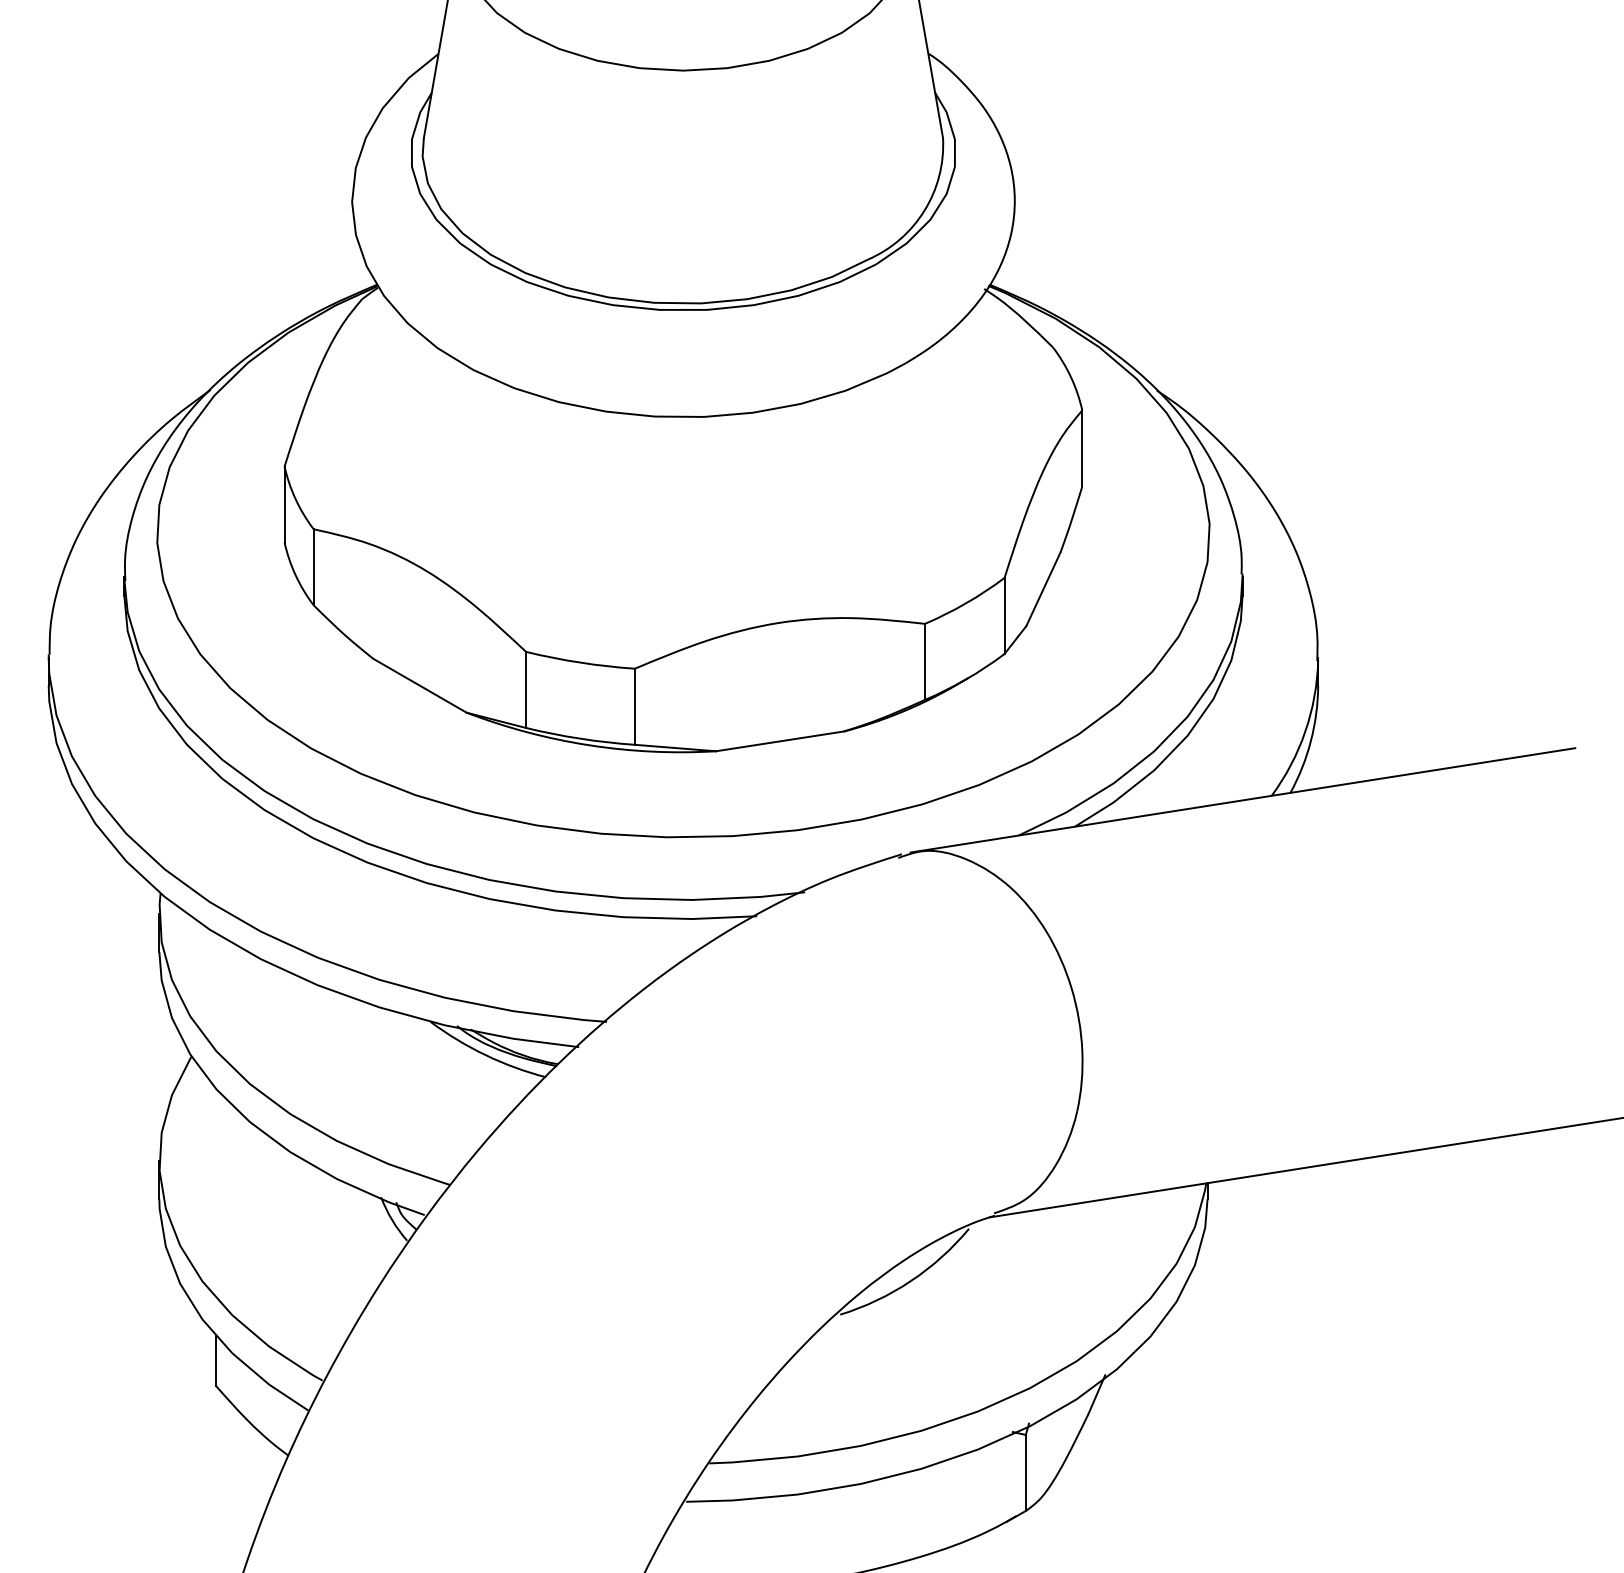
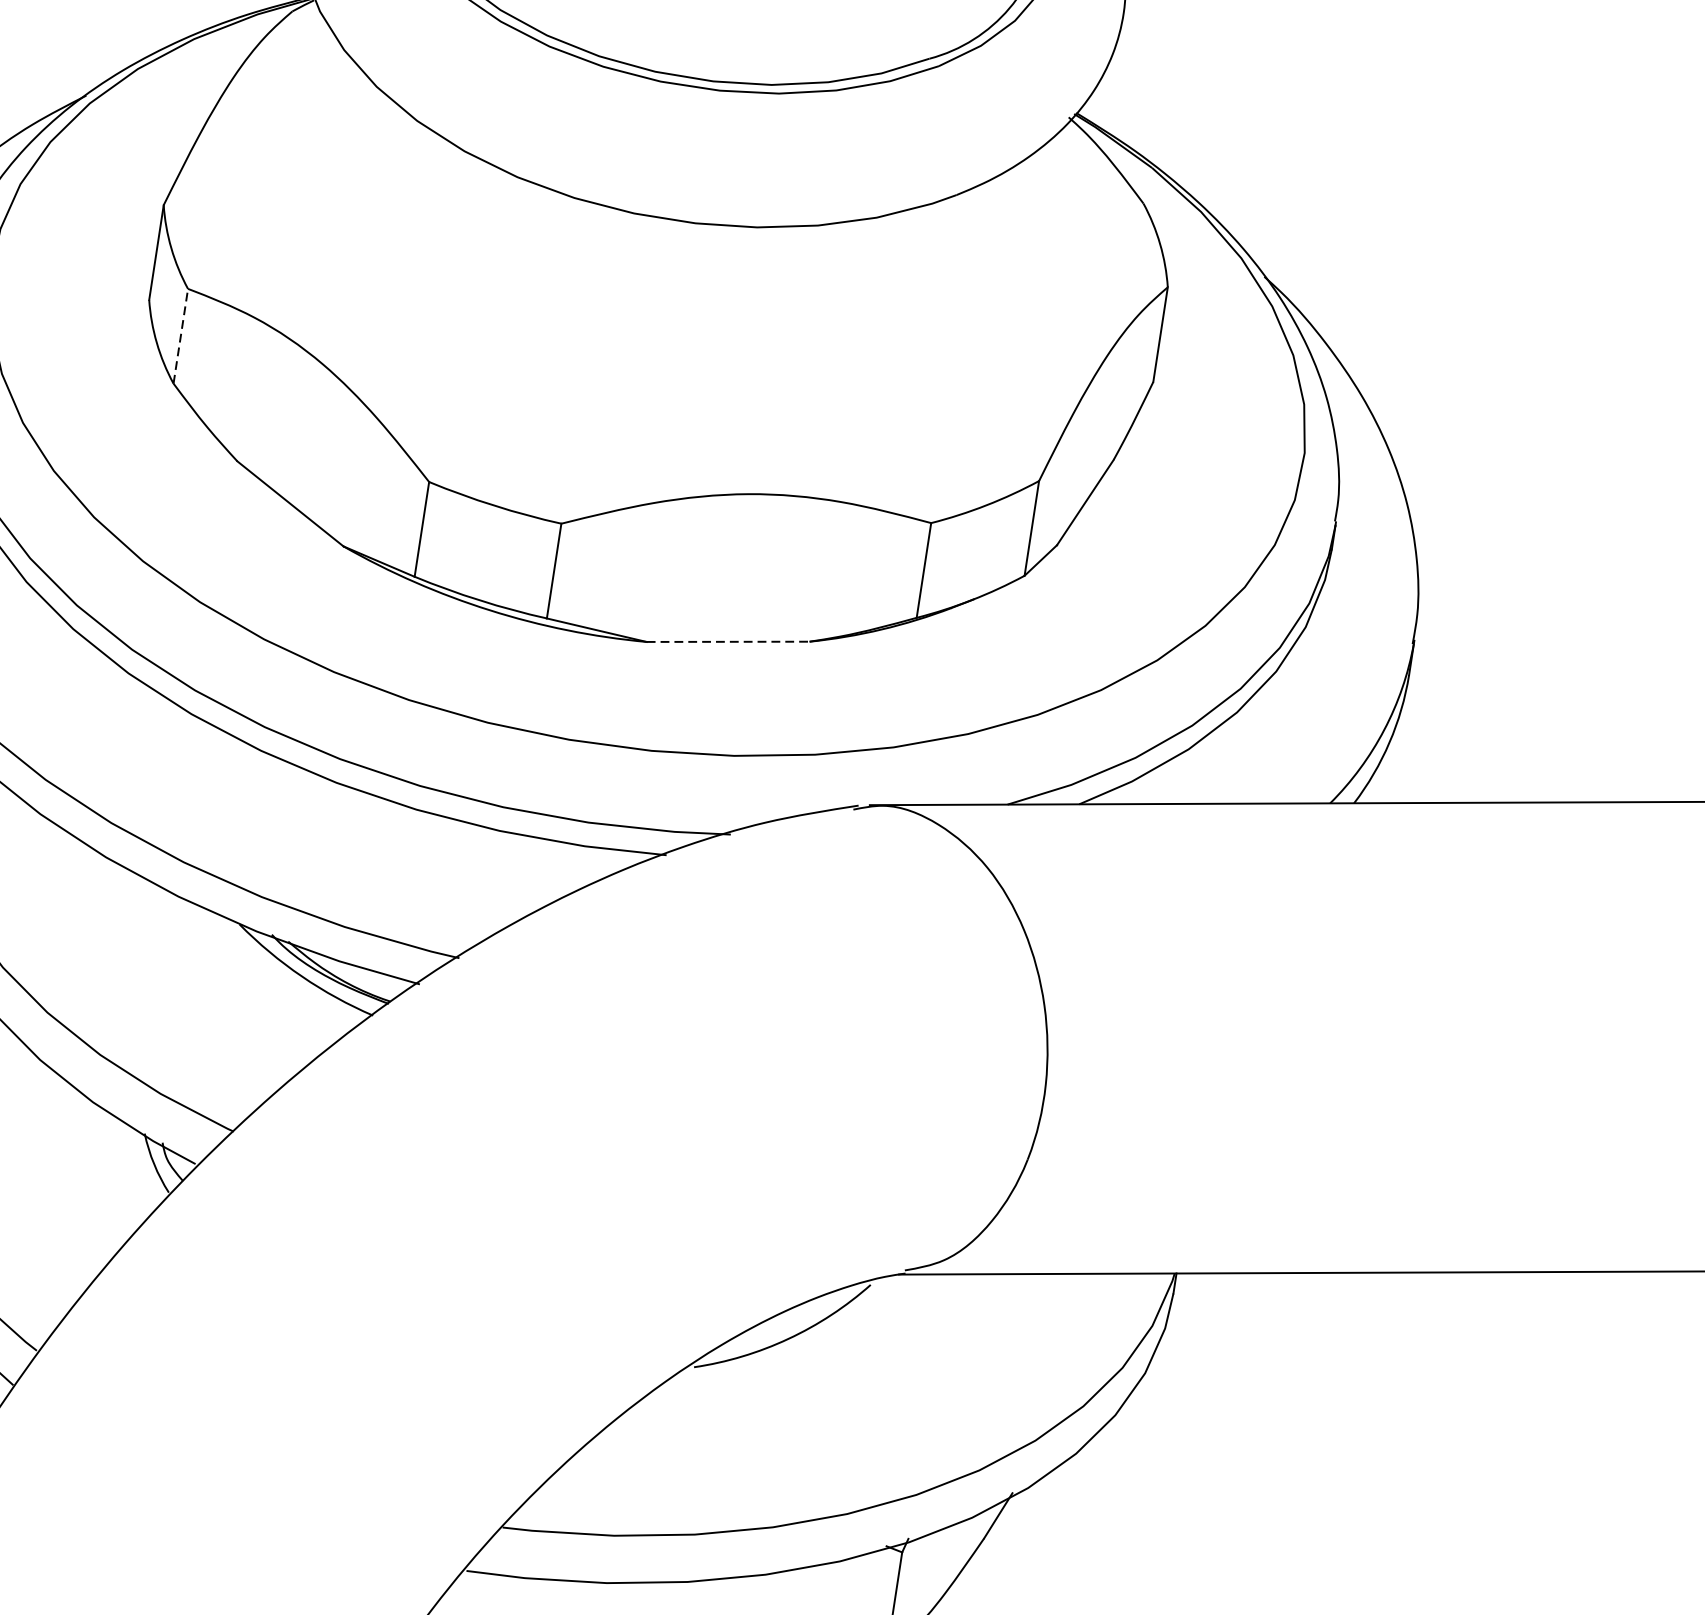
line: (313, 566) -> (180, 335), solid -> dashed
line: (779, 741) -> (727, 641), solid -> dashed

